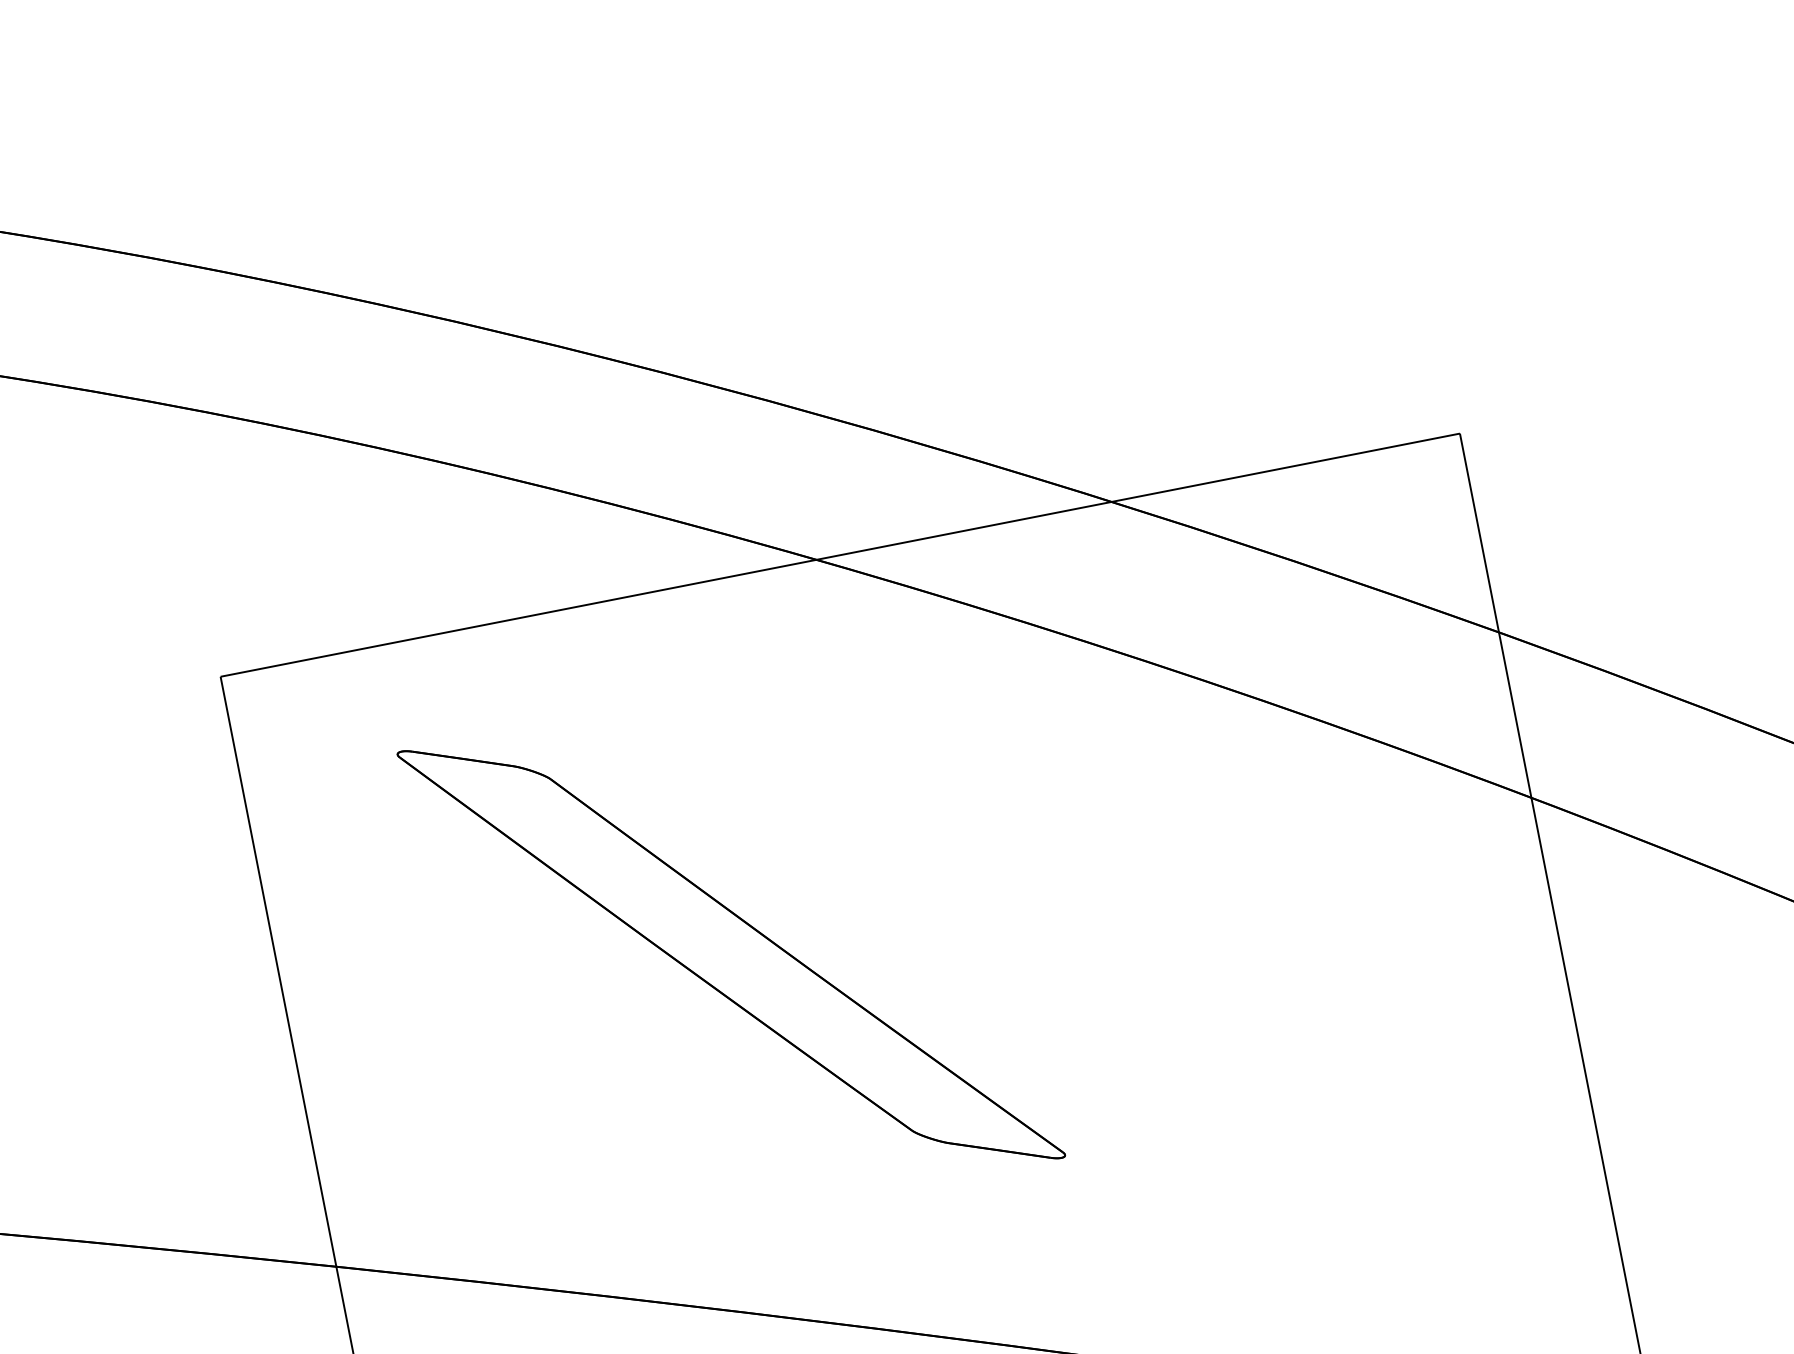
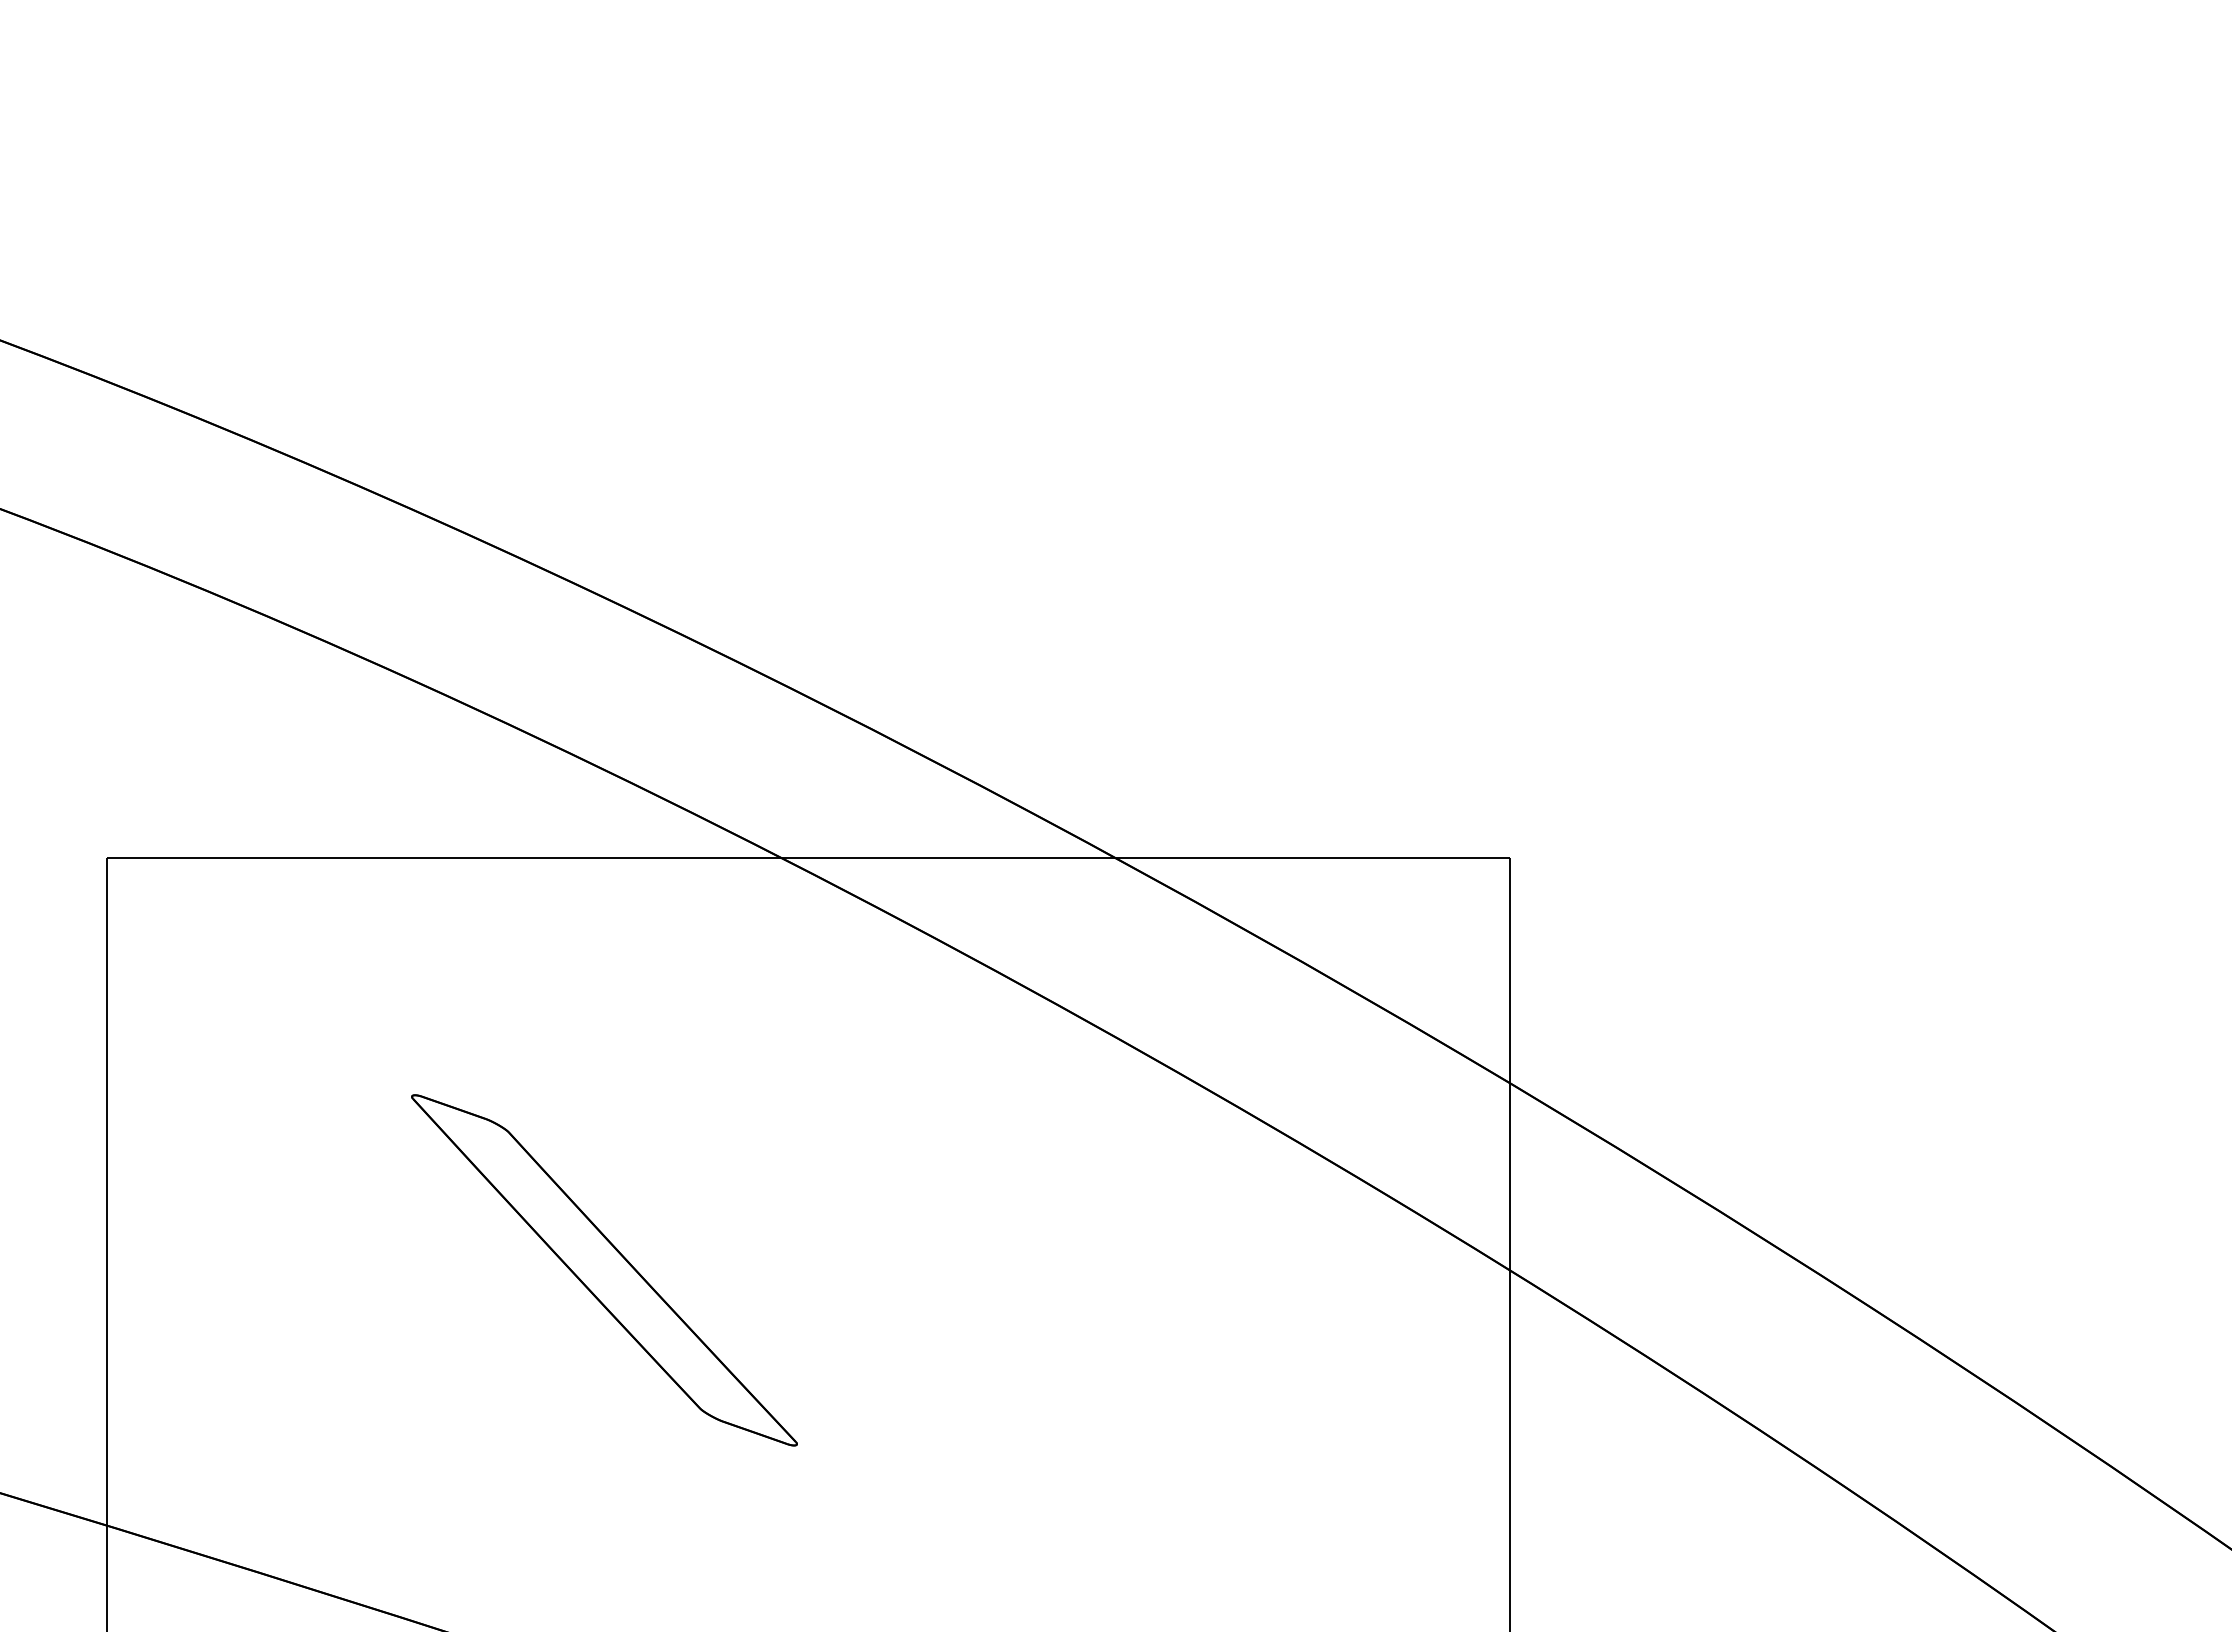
part: (731, 954) -> (604, 1270), size x0.6

